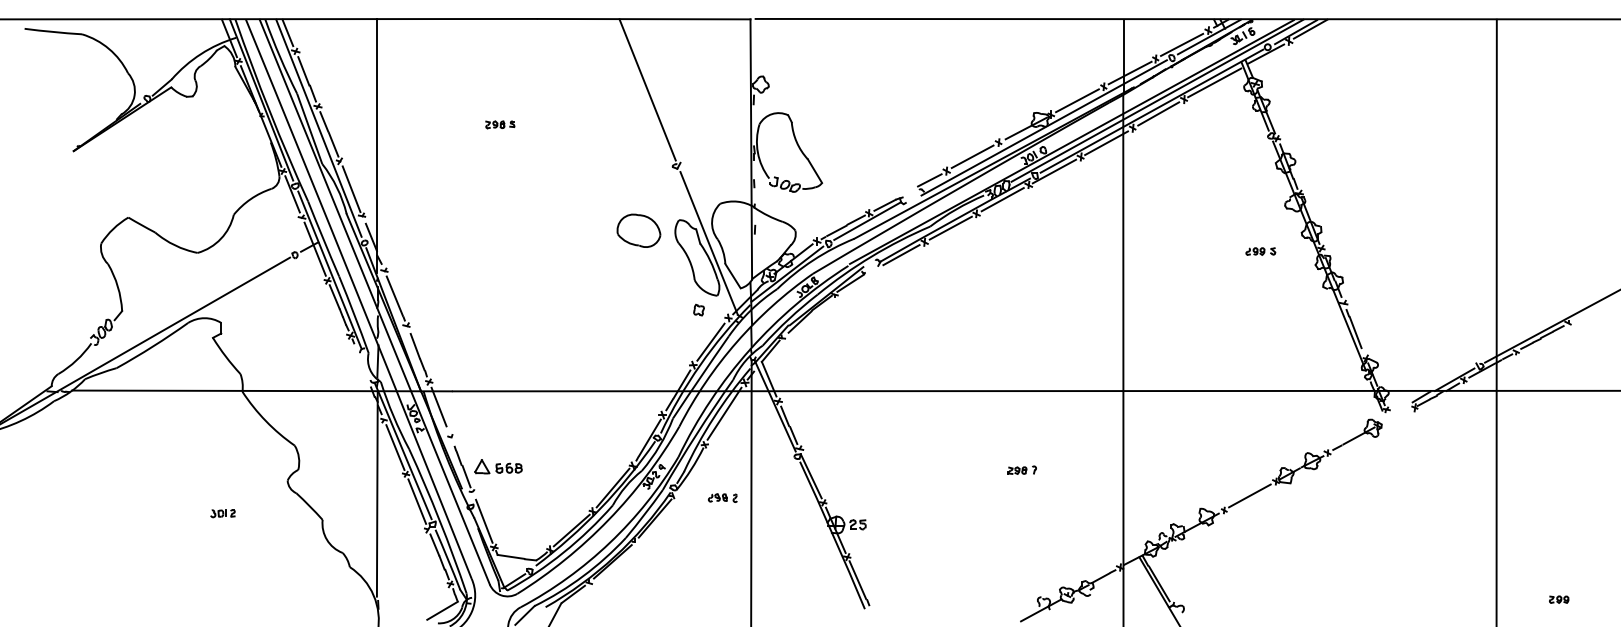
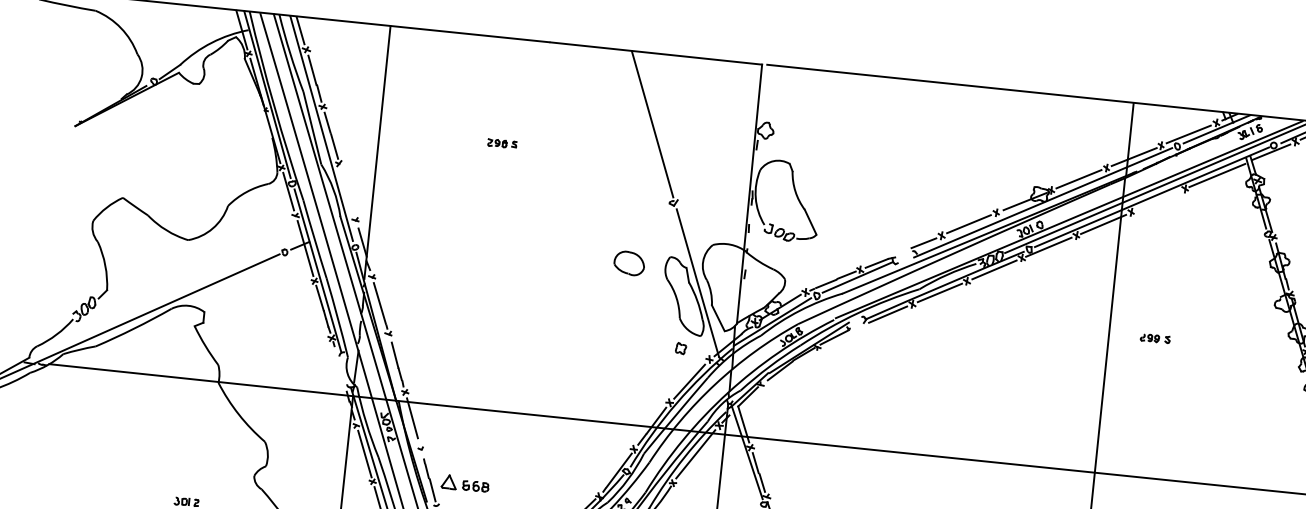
line: (1158, 113) -> (1158, 200), removed
line: (351, 189) -> (347, 192), removed
part: (638, 230) -> (629, 263), size x0.7
part: (1260, 251) -> (1155, 338), moved

